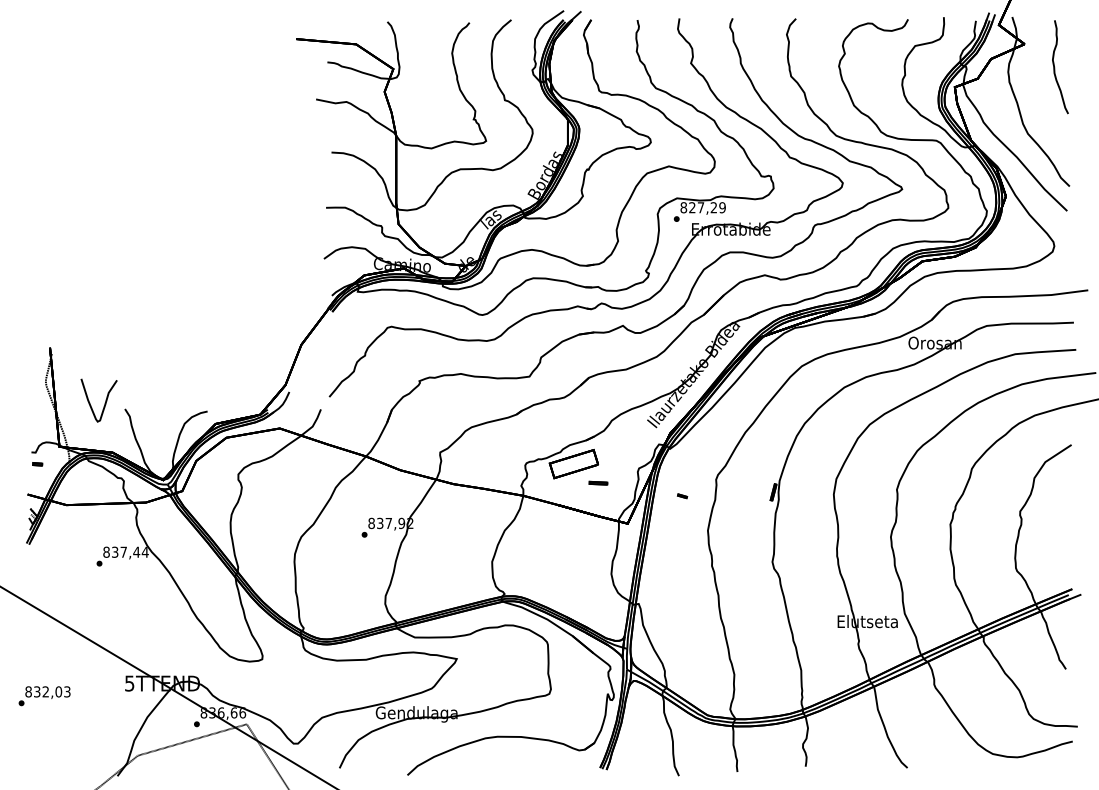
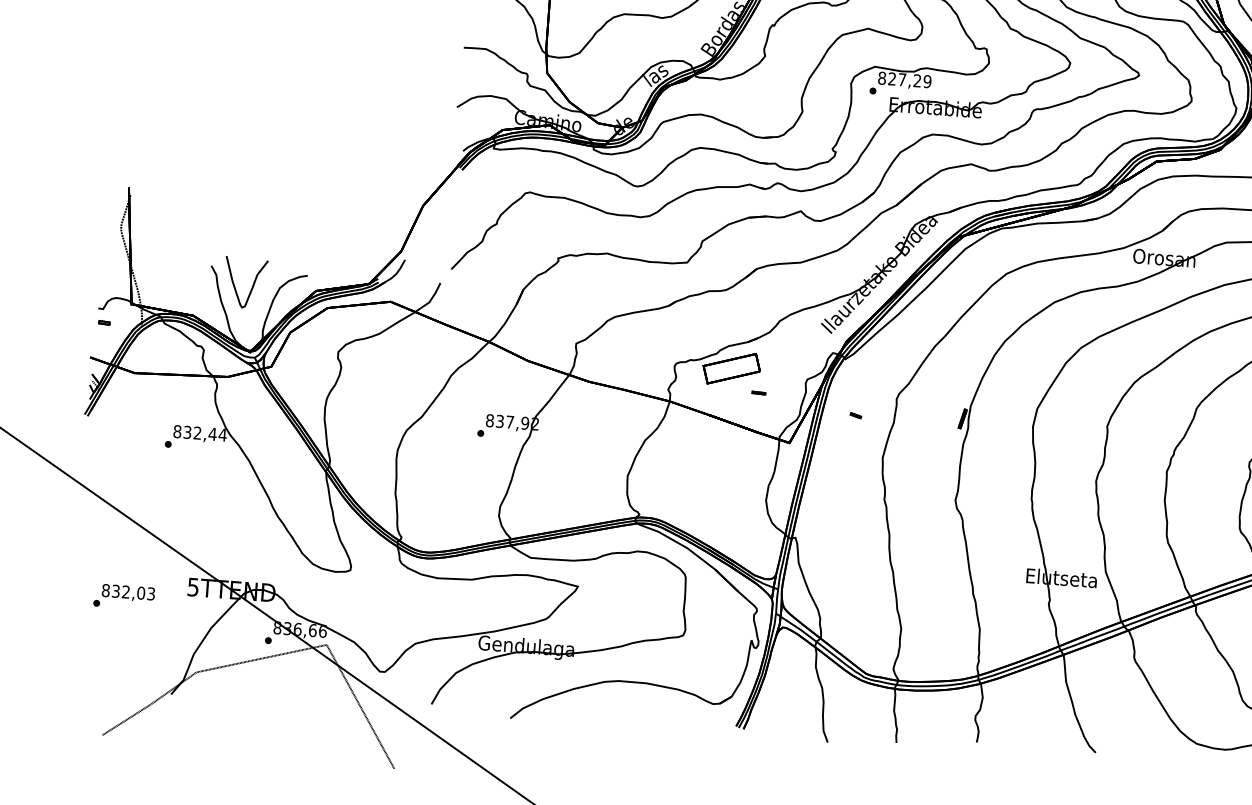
curve: (104, 403) -> (251, 286), moved
part: (598, 482) -> (758, 392), size x0.62
text: (123, 551) -> (197, 432), 837,44 -> 832,44
text: (44, 696) -> (124, 597), moved

